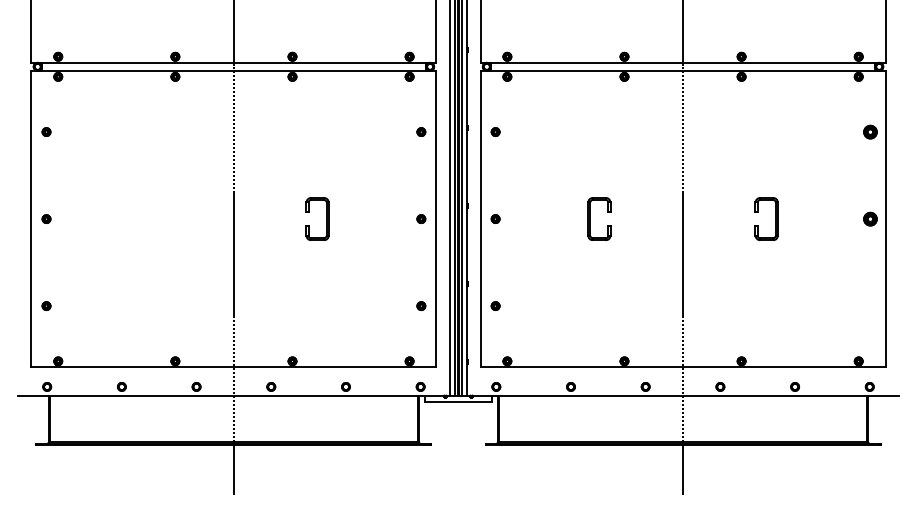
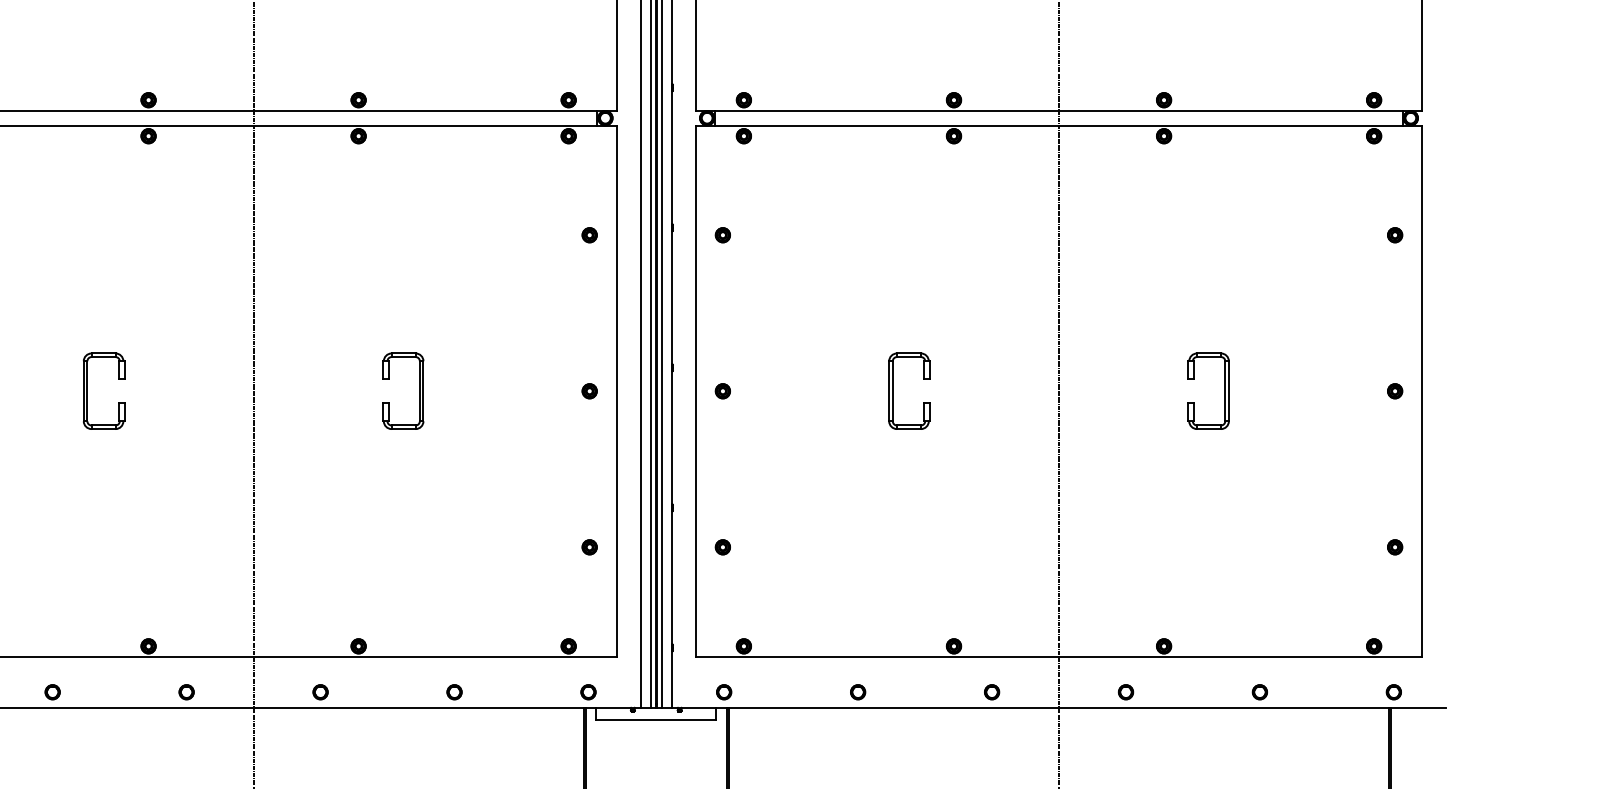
part: (870, 131) -> (1395, 234), size x0.62
part: (141, 218) -> (87, 390), added
part: (870, 218) -> (1395, 390), size x0.62
part: (870, 305) -> (1395, 546), added

